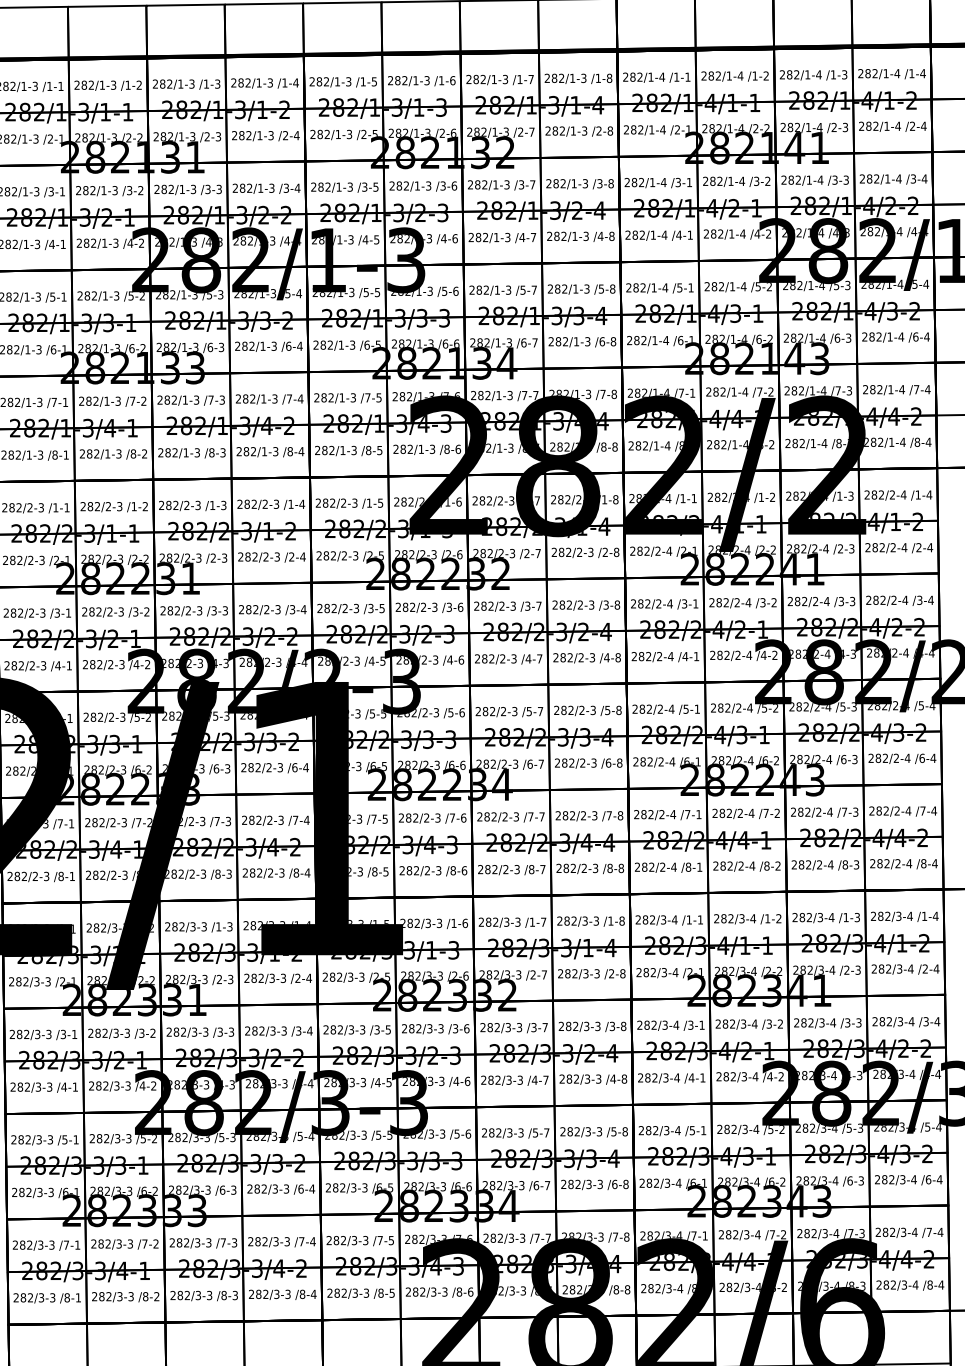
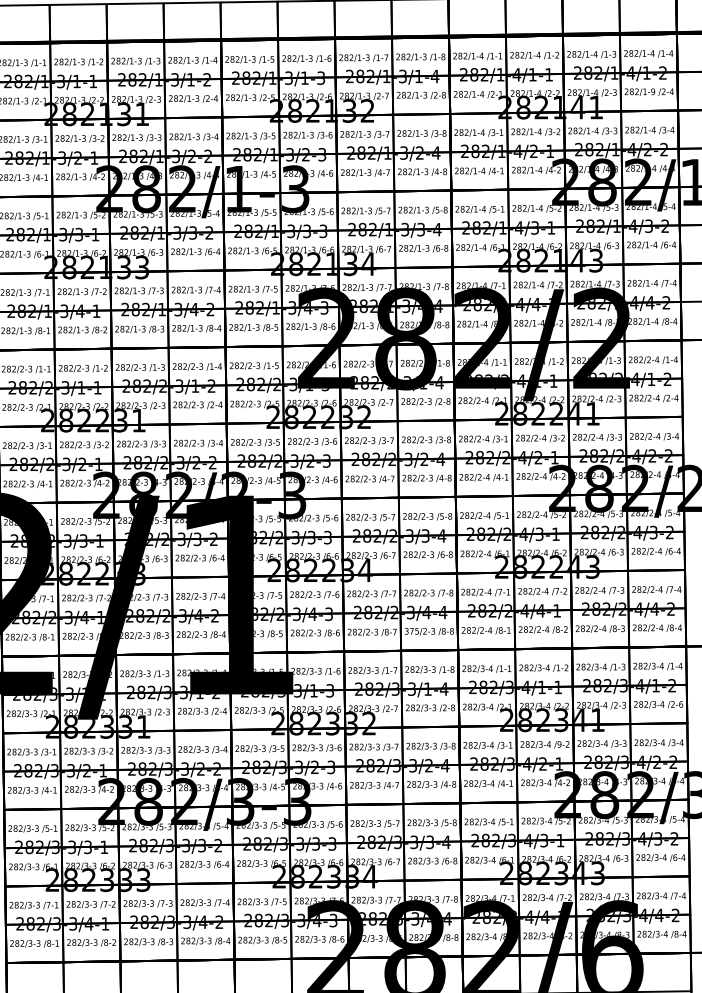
text: (897, 125) -> (652, 91), 282/1-4 -> 282/1-9
text: (565, 868) -> (411, 631), 282/2-3 -> 375/2-3
text: (936, 968) -> (681, 704), /2-4 -> /2-6
text: (769, 1023) -> (559, 744), /3-2 -> /9-2

